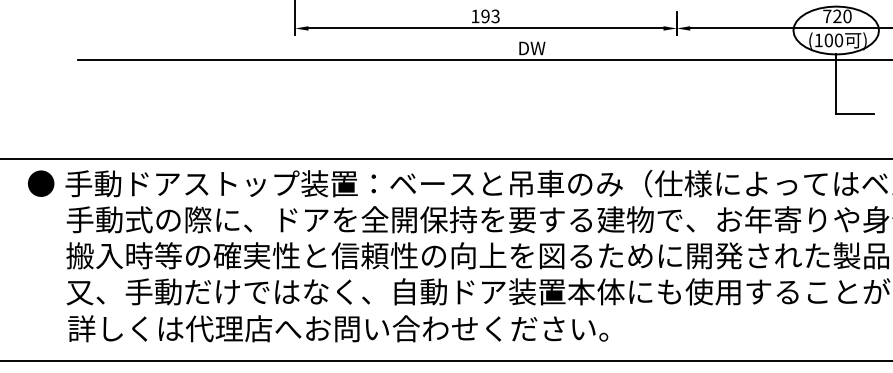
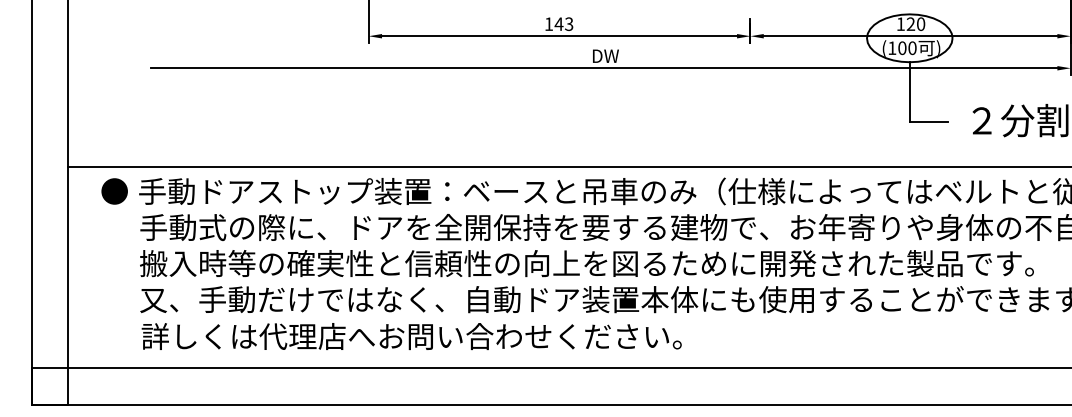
text: (826, 15) -> (900, 23), 720 -> 120
text: (484, 16) -> (558, 24), 193 -> 143

